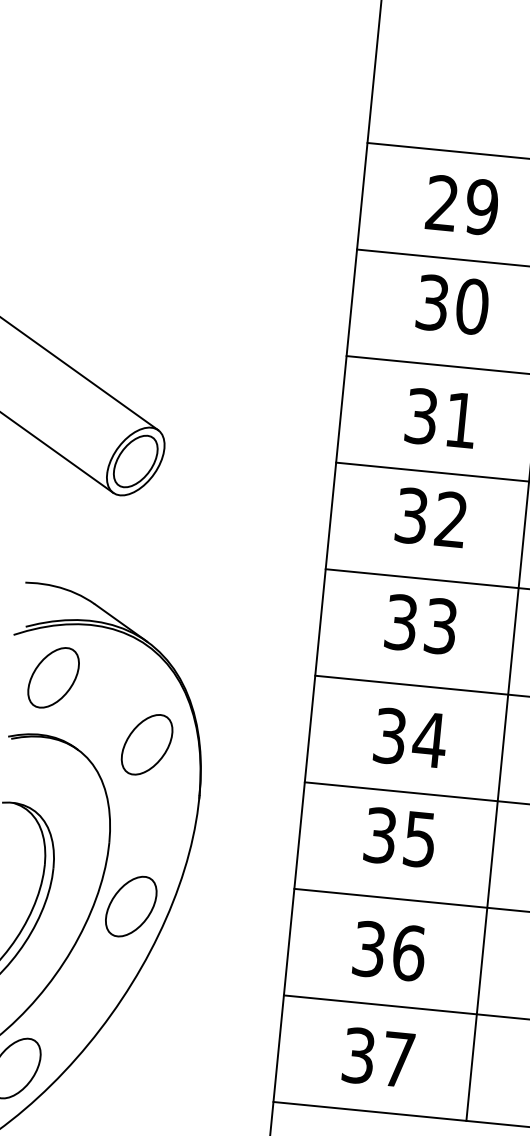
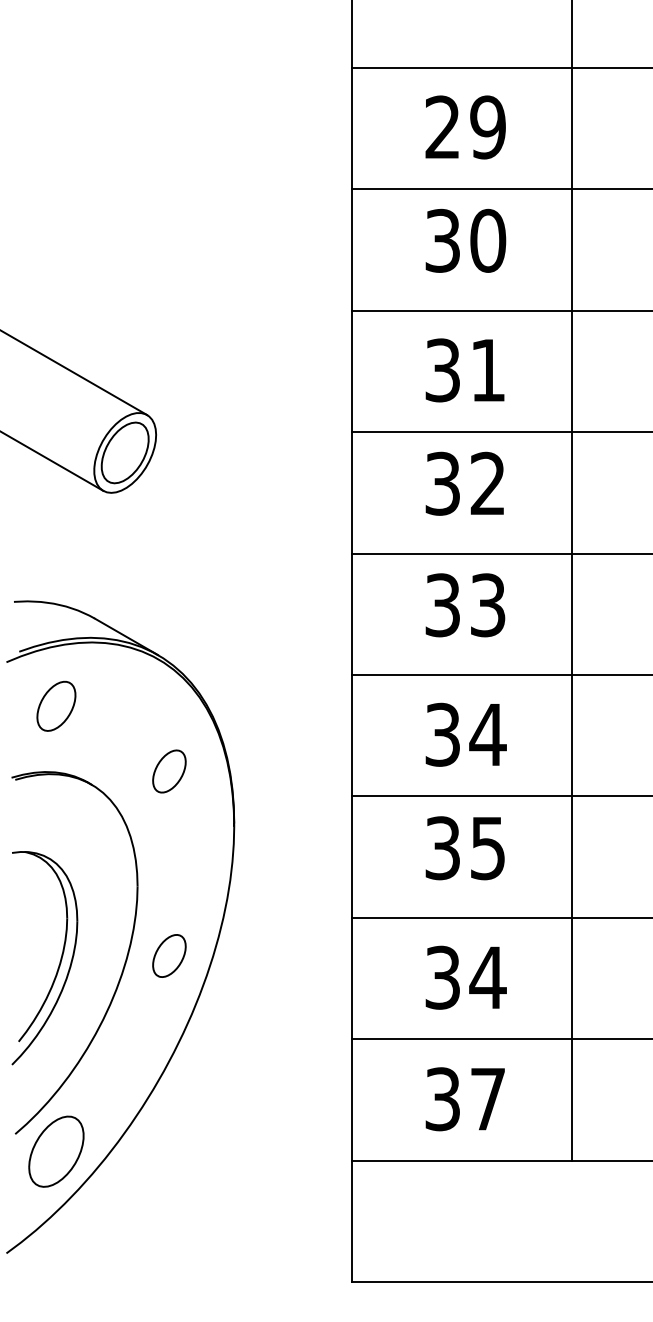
part: (53, 678) -> (56, 706), size x0.7
part: (147, 744) -> (169, 771), size x0.6
part: (131, 906) -> (169, 955), size x0.6
text: (408, 952) -> (487, 977), 36 -> 34

